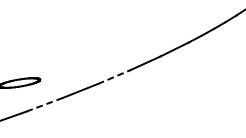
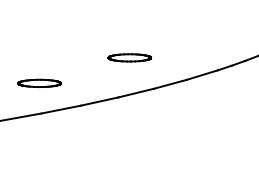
part: (101, 43) -> (129, 57), added
line: (114, 77) -> (136, 93), dashed -> solid
line: (44, 104) -> (61, 109), dashed -> solid

